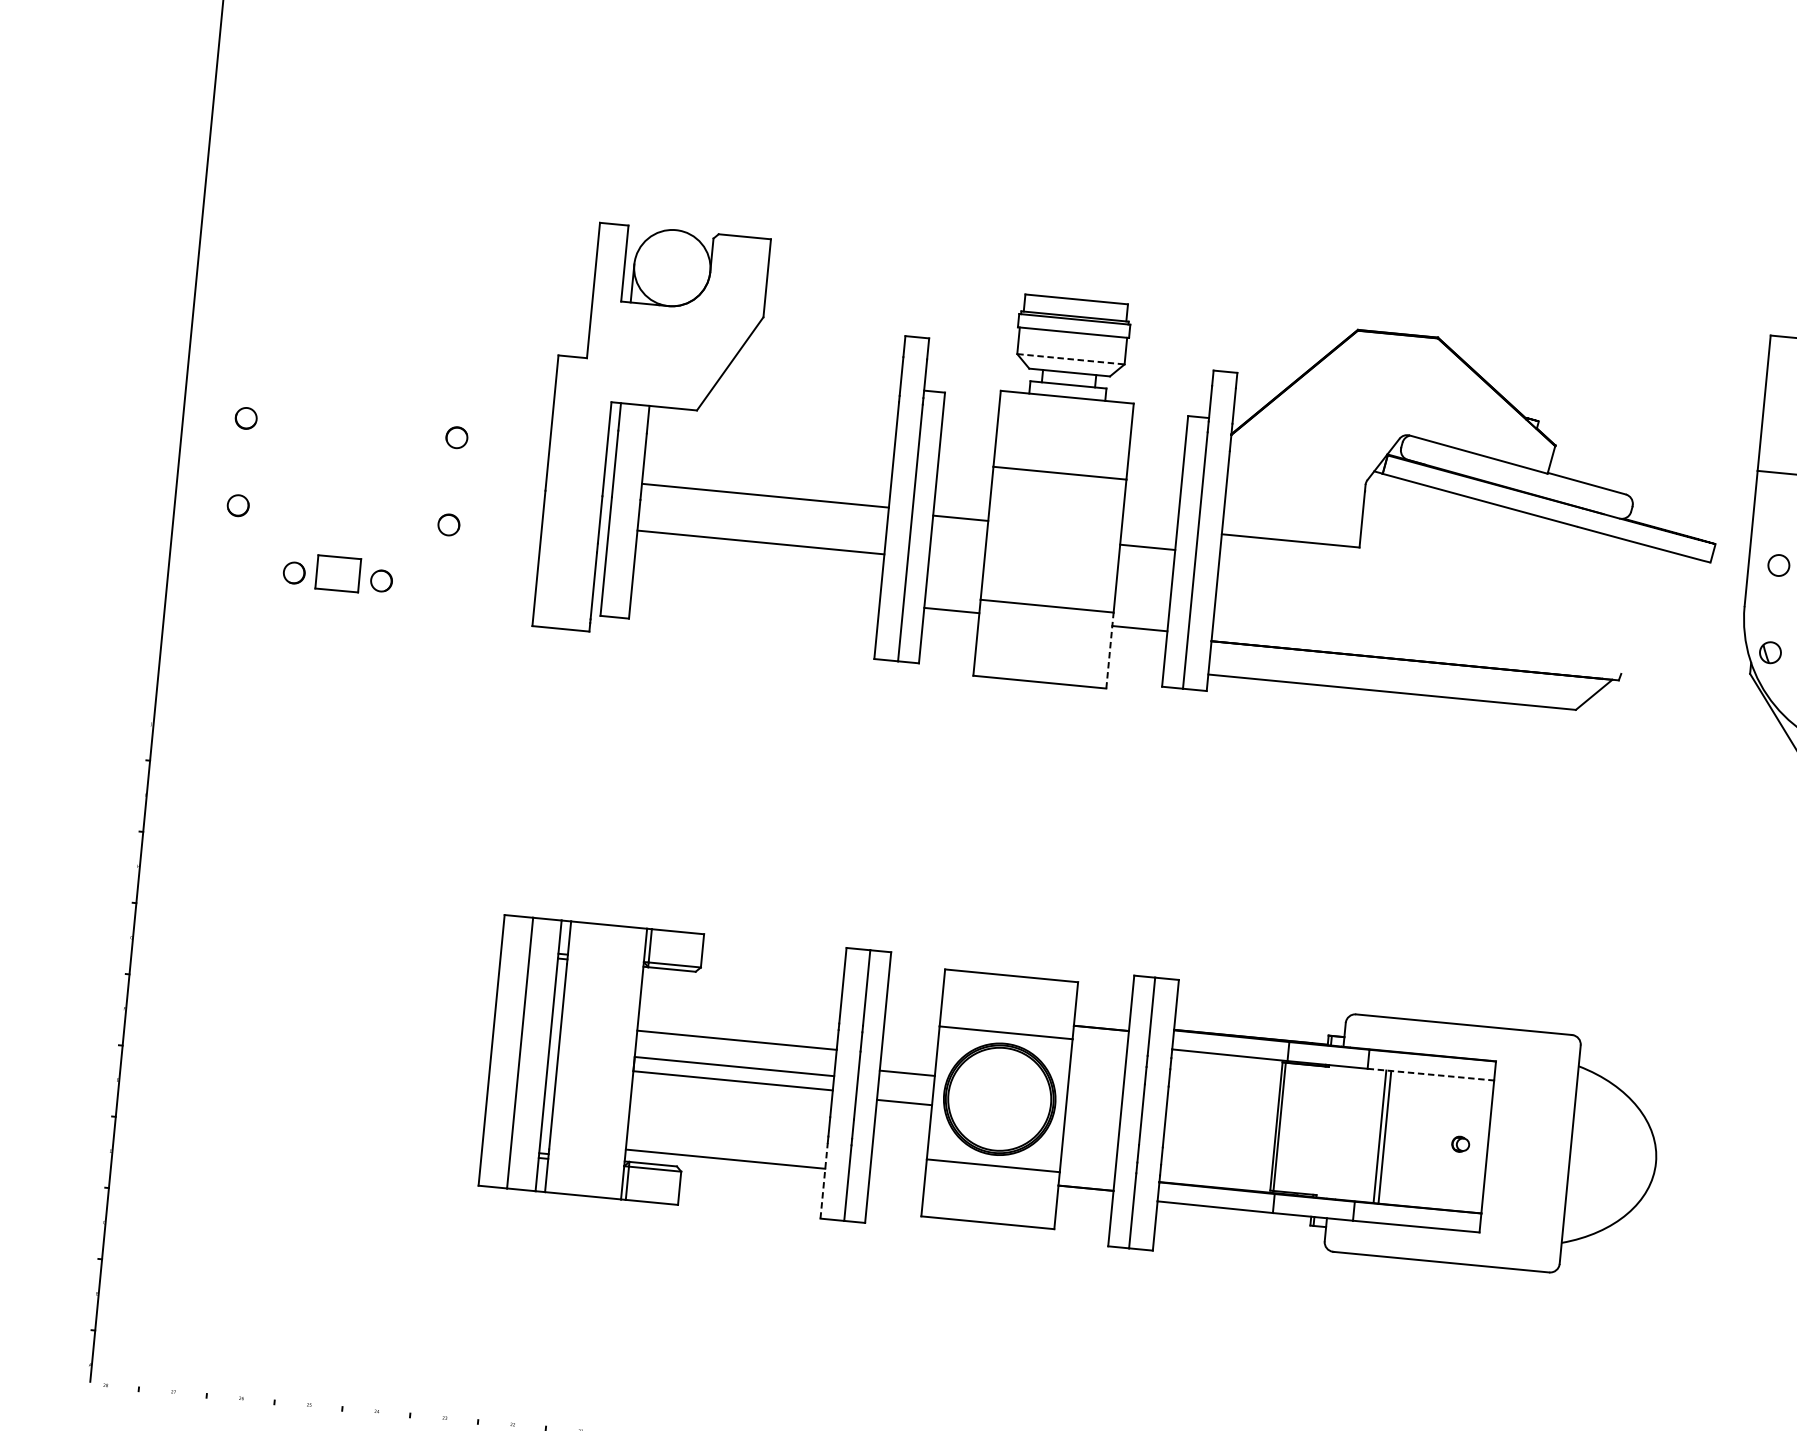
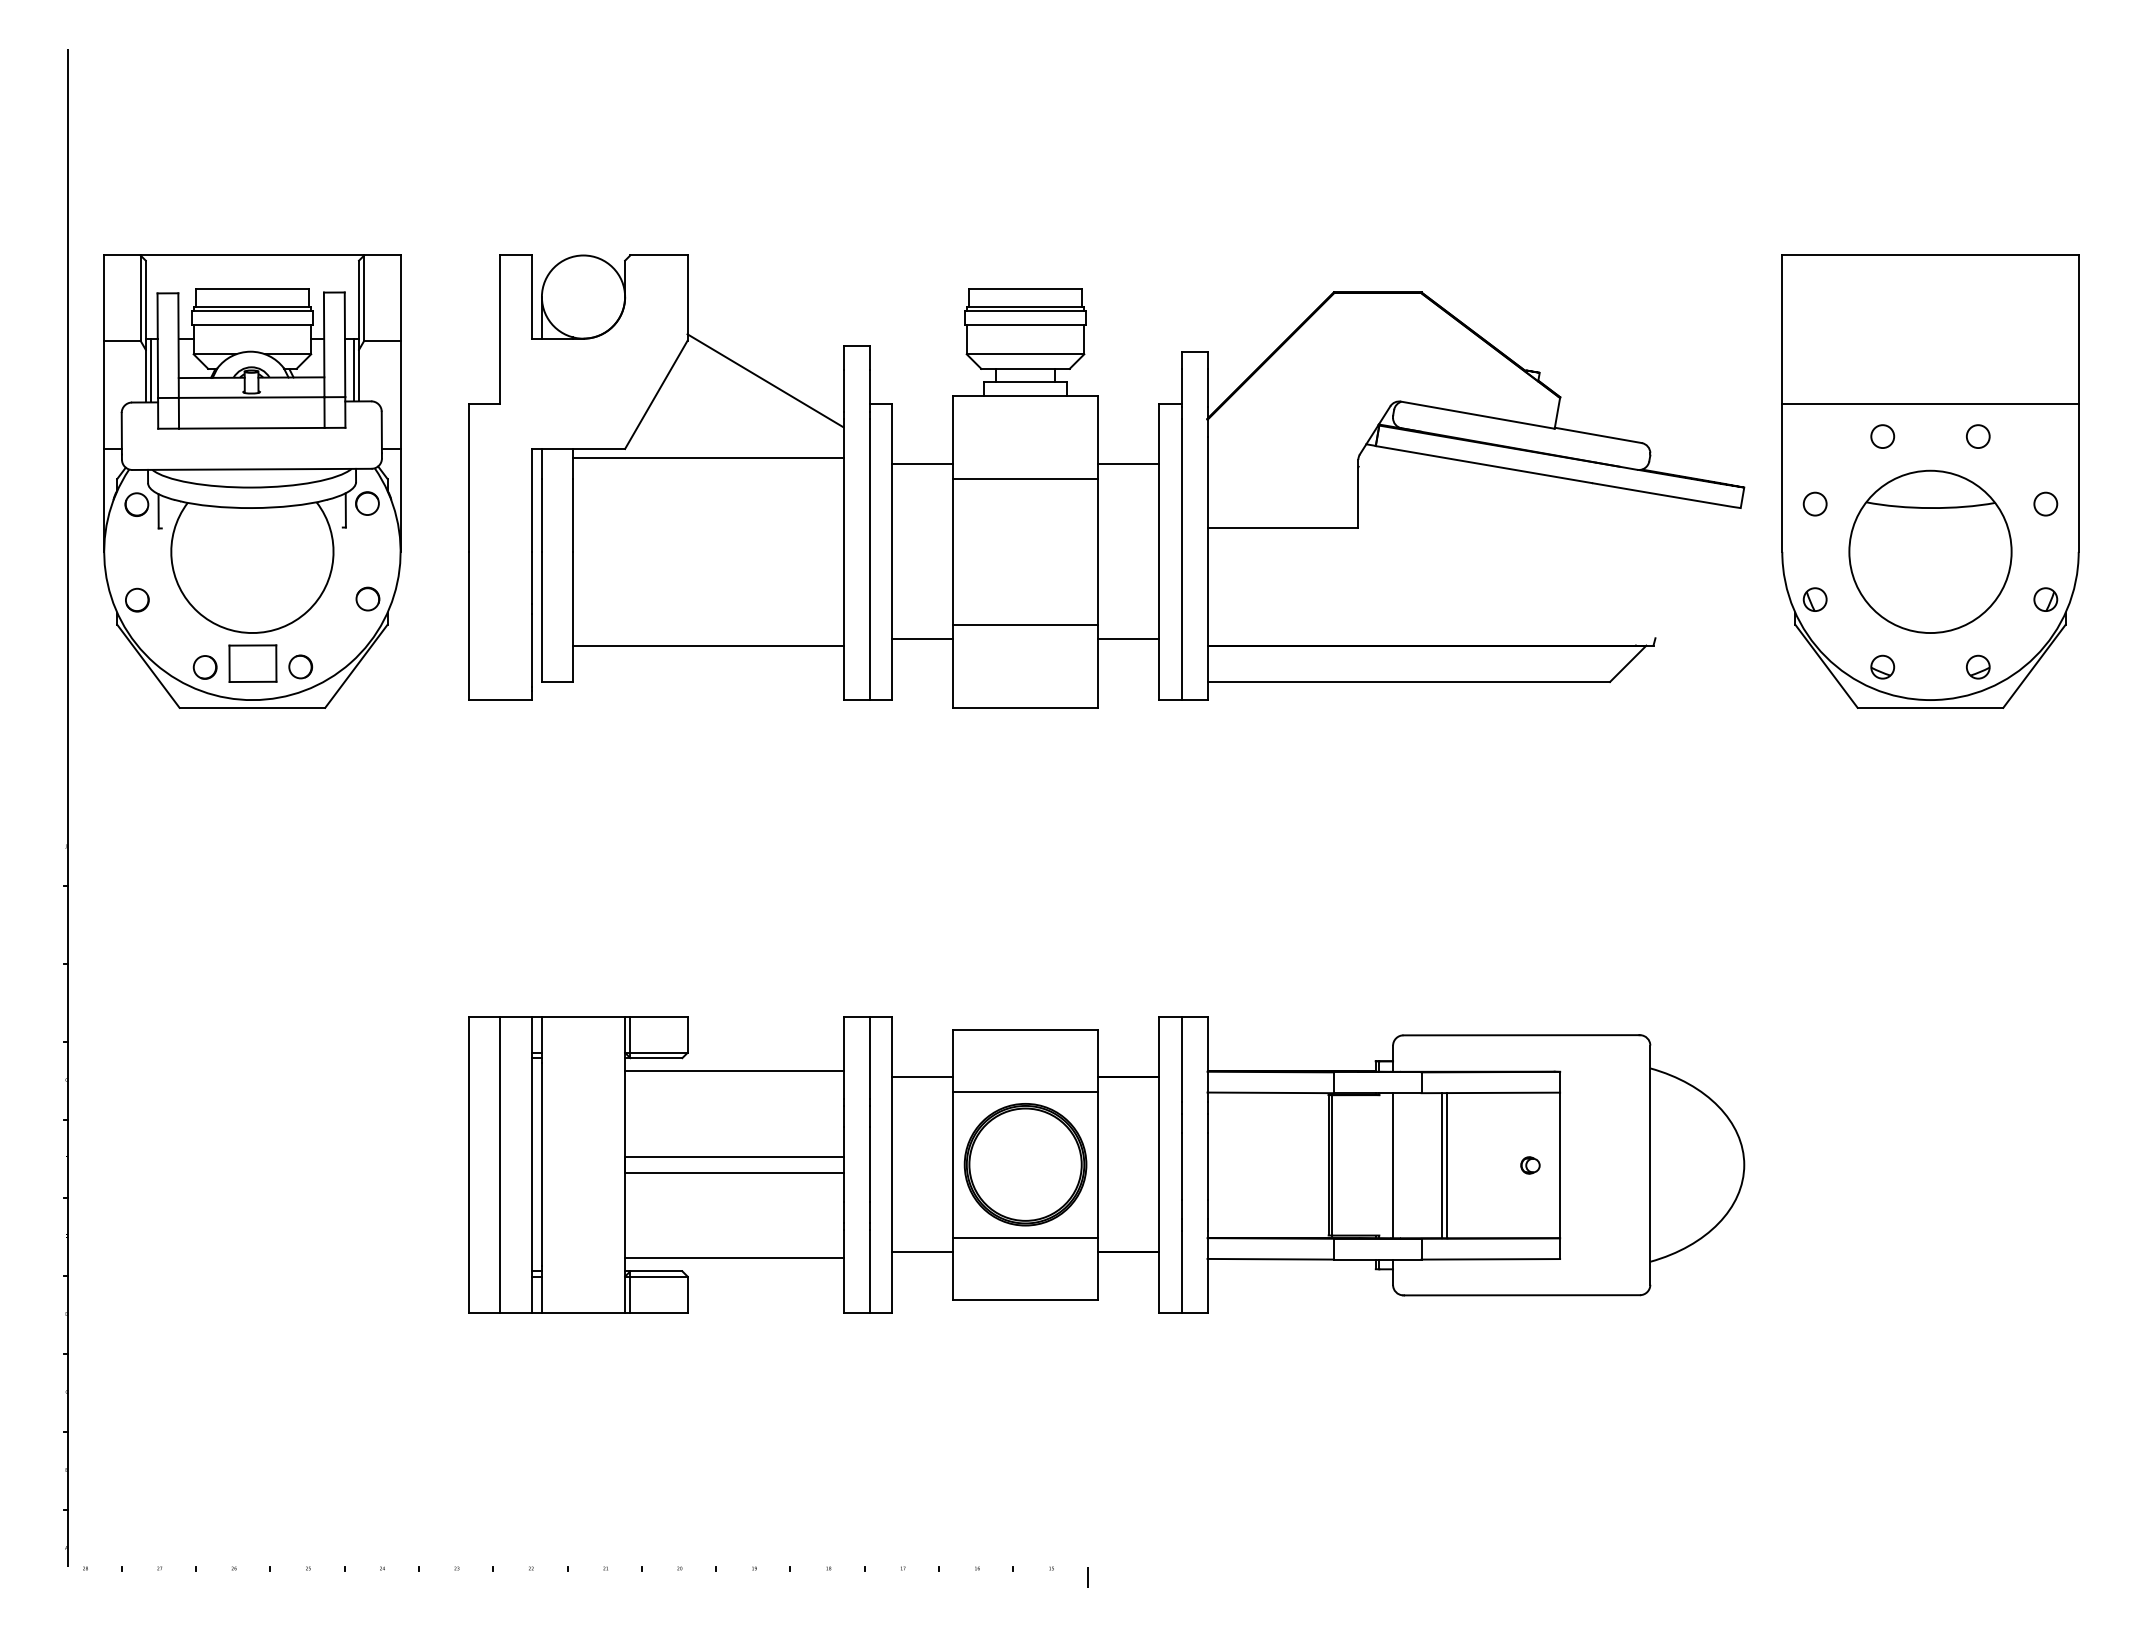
line: (1070, 359) -> (1025, 354), dashed -> solid
line: (831, 360) -> (765, 380), added
part: (353, 407) -> (252, 481), added
line: (765, 495) -> (708, 458), moved
line: (960, 518) -> (922, 464), moved
line: (761, 542) -> (708, 645), moved
line: (1147, 547) -> (1128, 464), moved
line: (1110, 650) -> (1098, 666), dashed -> solid
line: (737, 1040) -> (734, 1071), moved
line: (907, 1073) -> (922, 1077), moved
line: (1431, 1074) -> (1491, 1092), dashed -> solid
line: (904, 1102) -> (922, 1252), moved
line: (1335, 1132) -> (1393, 1165), added
line: (824, 1180) -> (843, 1271), dashed -> solid

